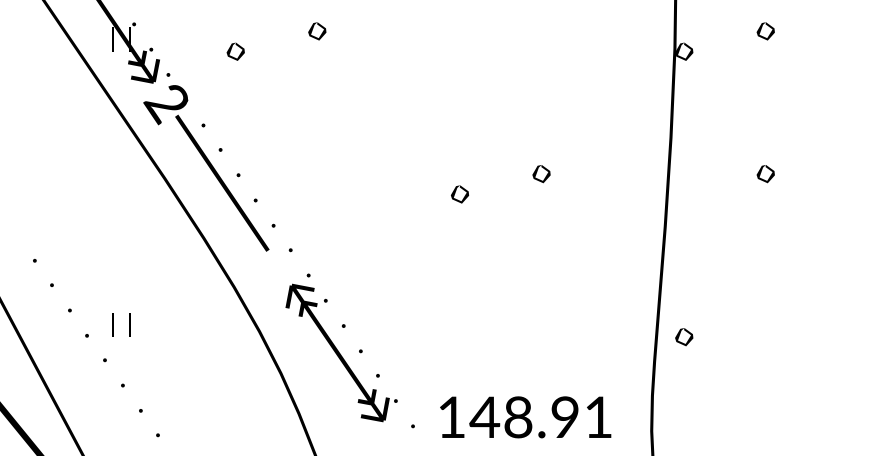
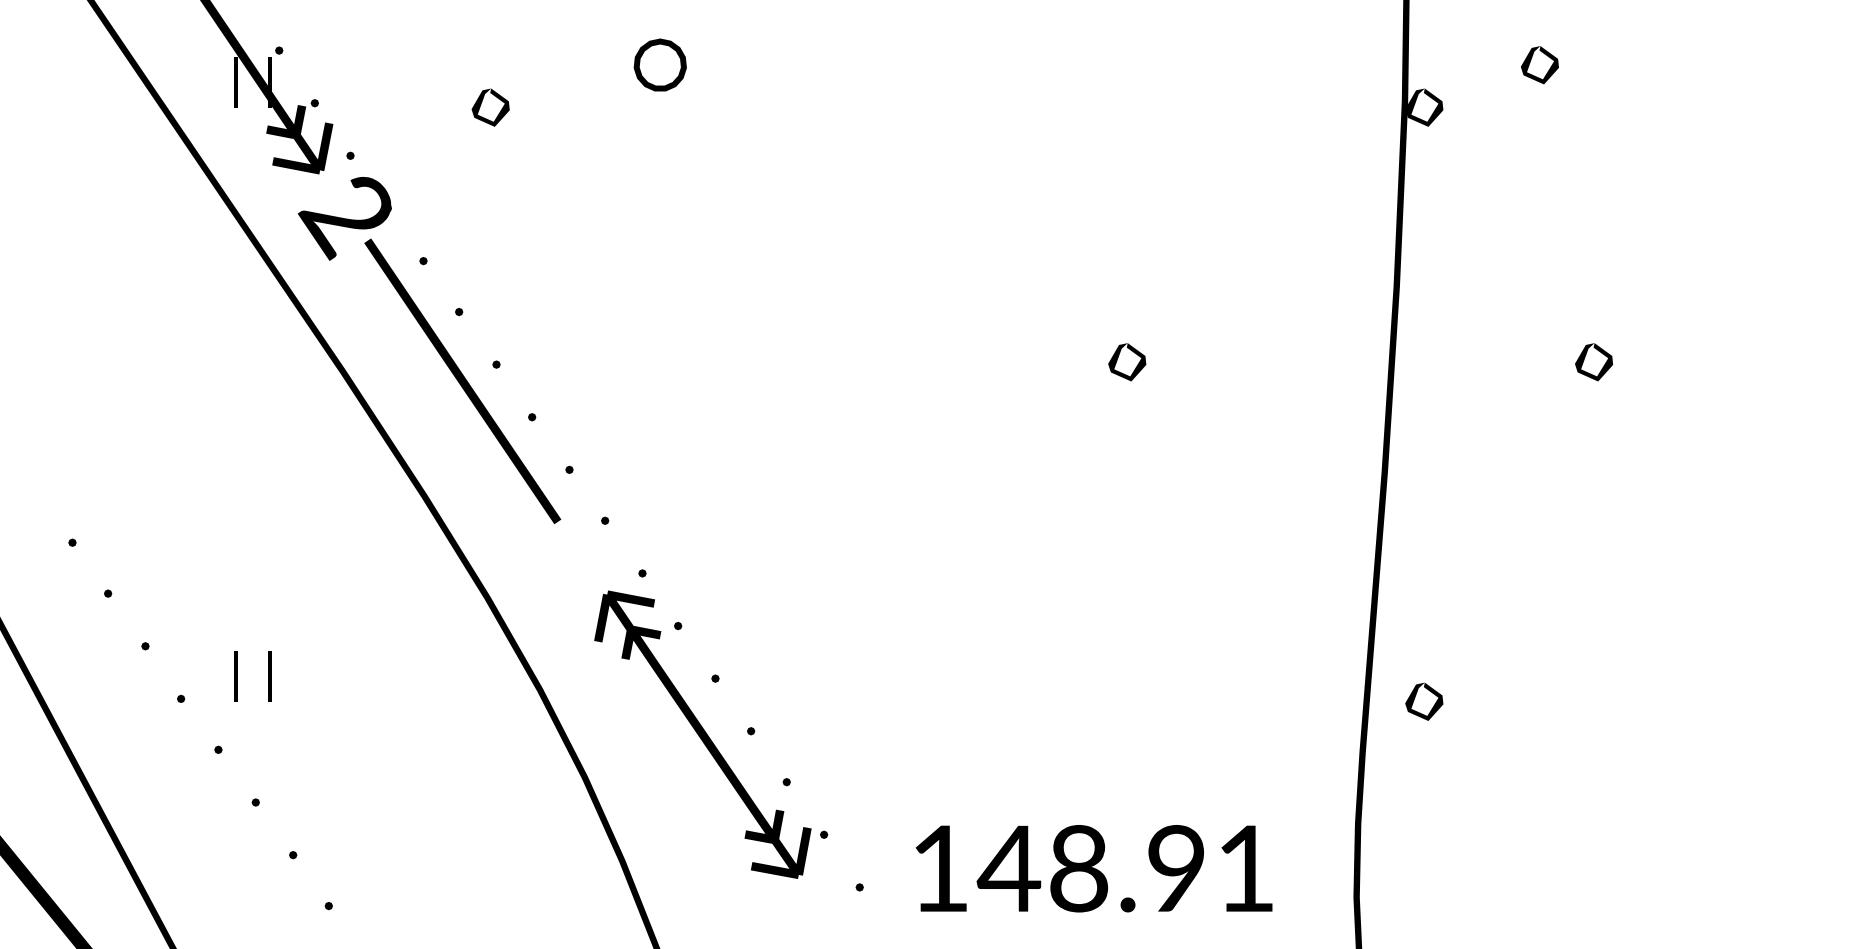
part: (317, 31) -> (660, 65), size x1.4
part: (765, 31) -> (1539, 65), moved
part: (459, 194) -> (956, 404), size x0.6

